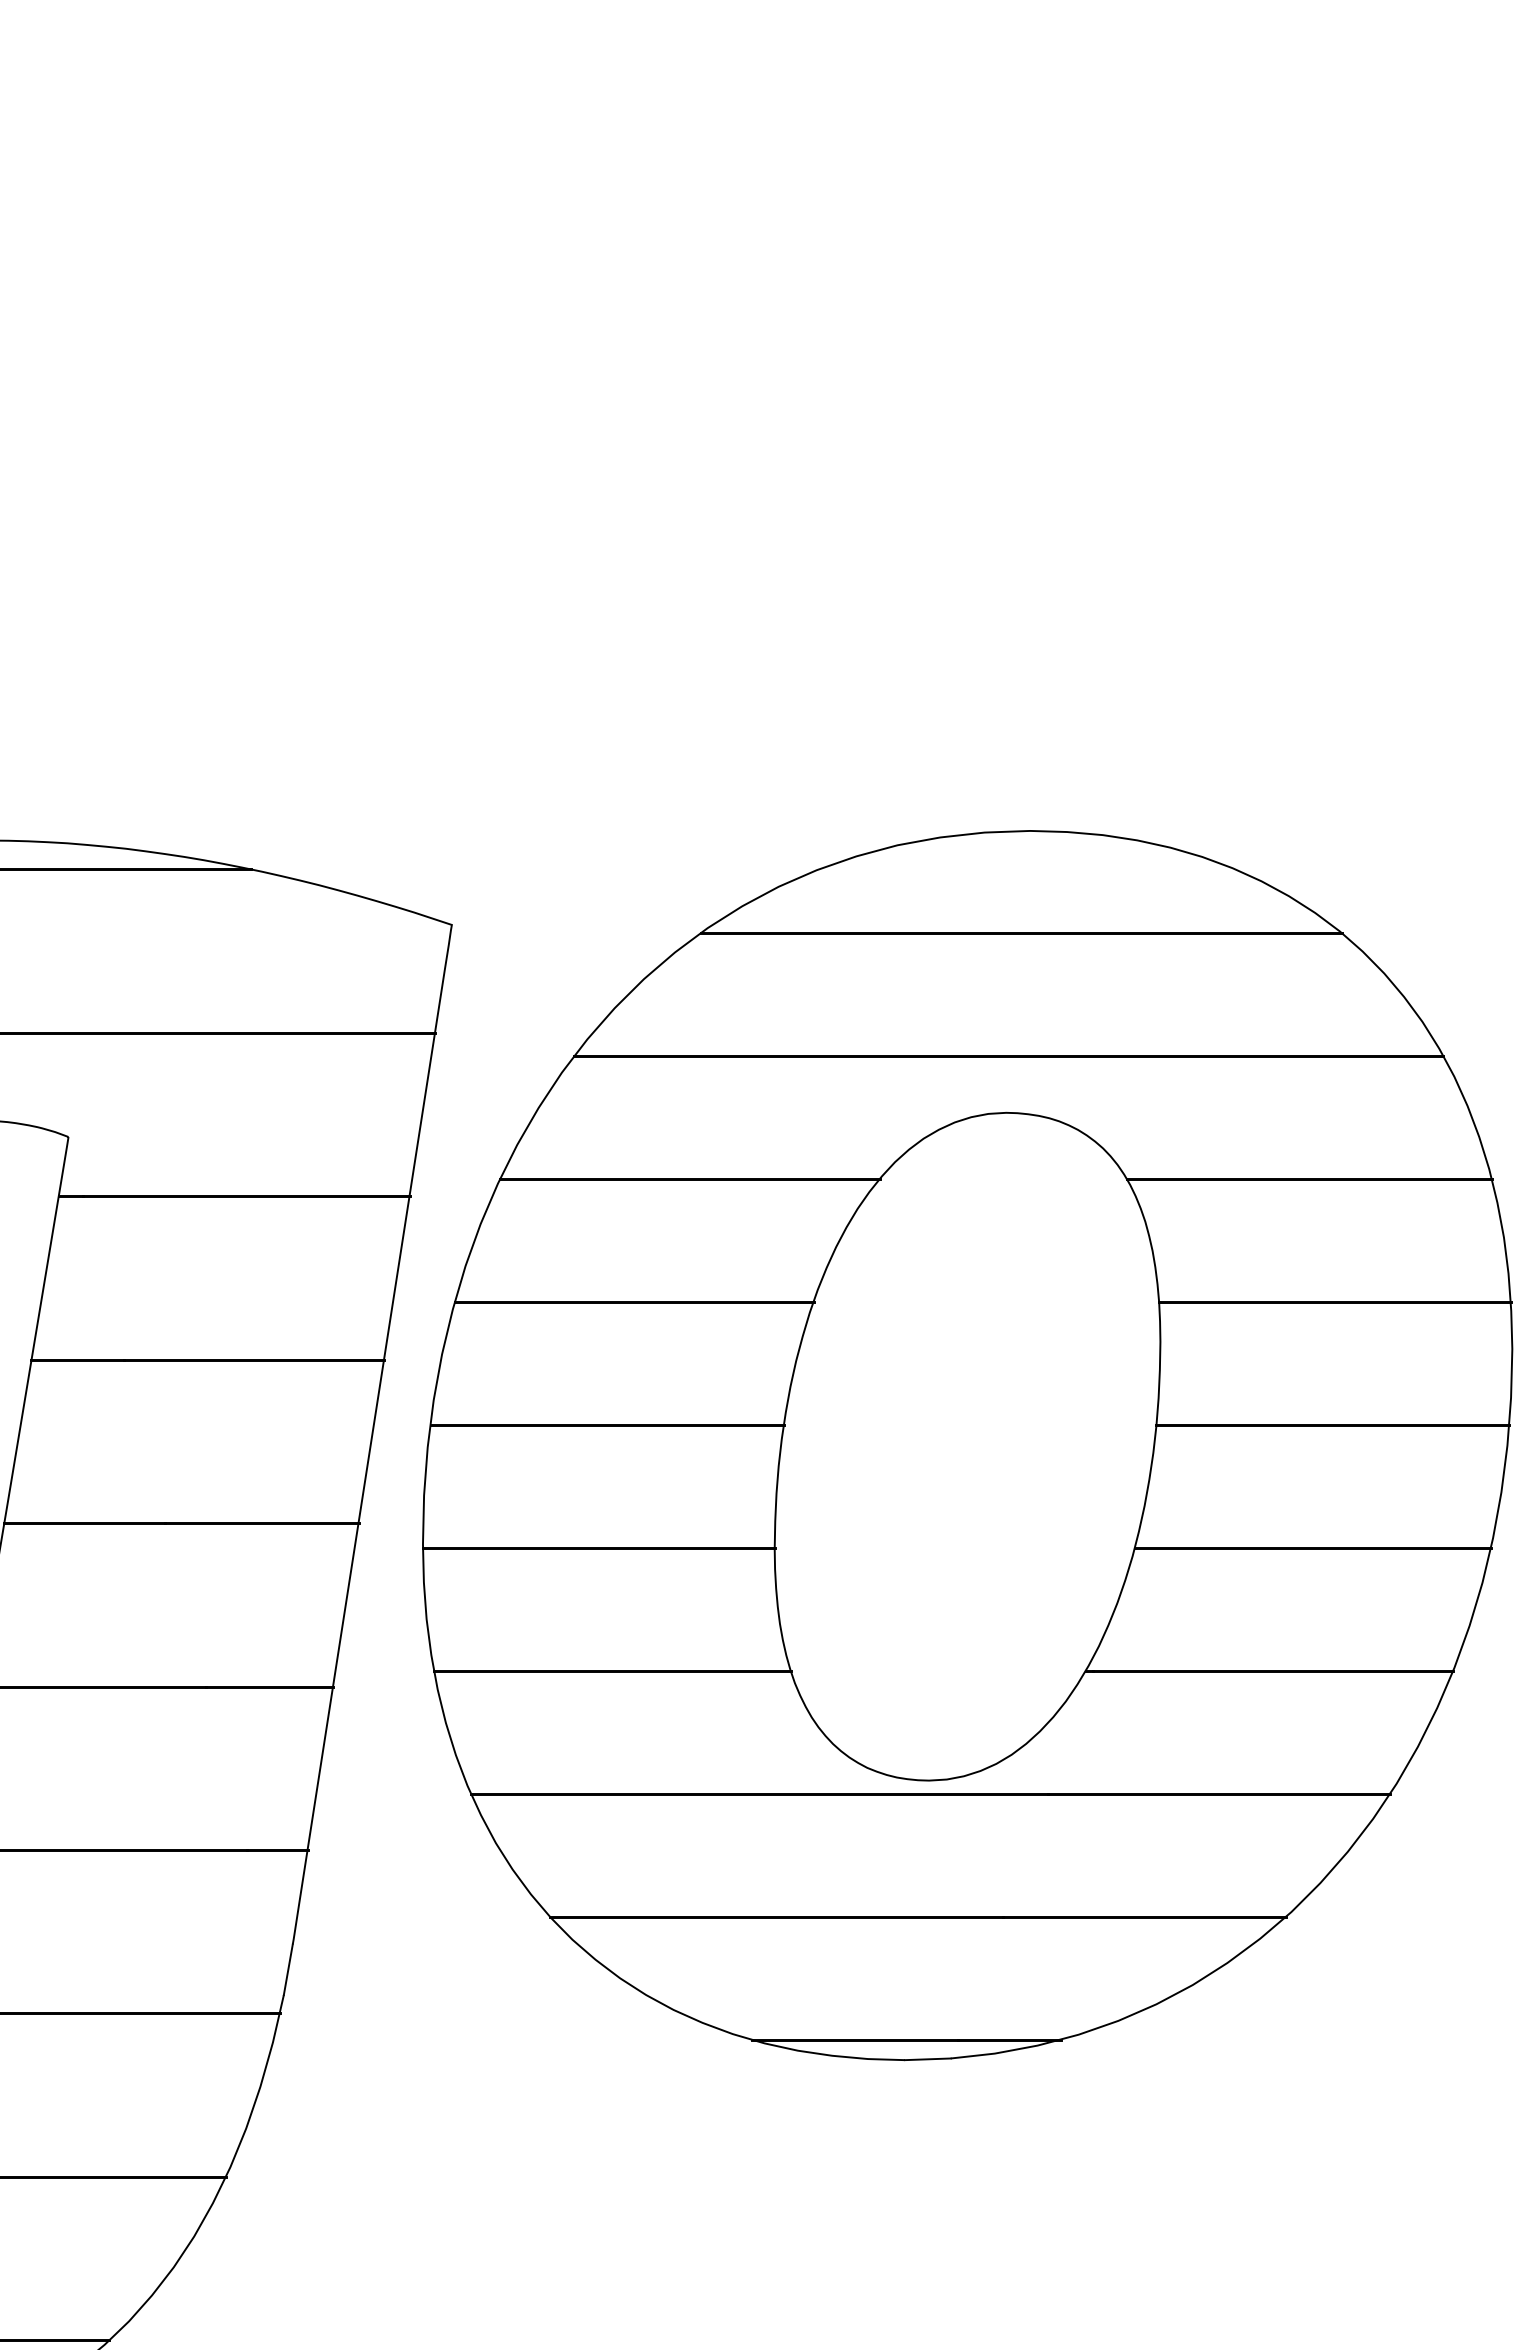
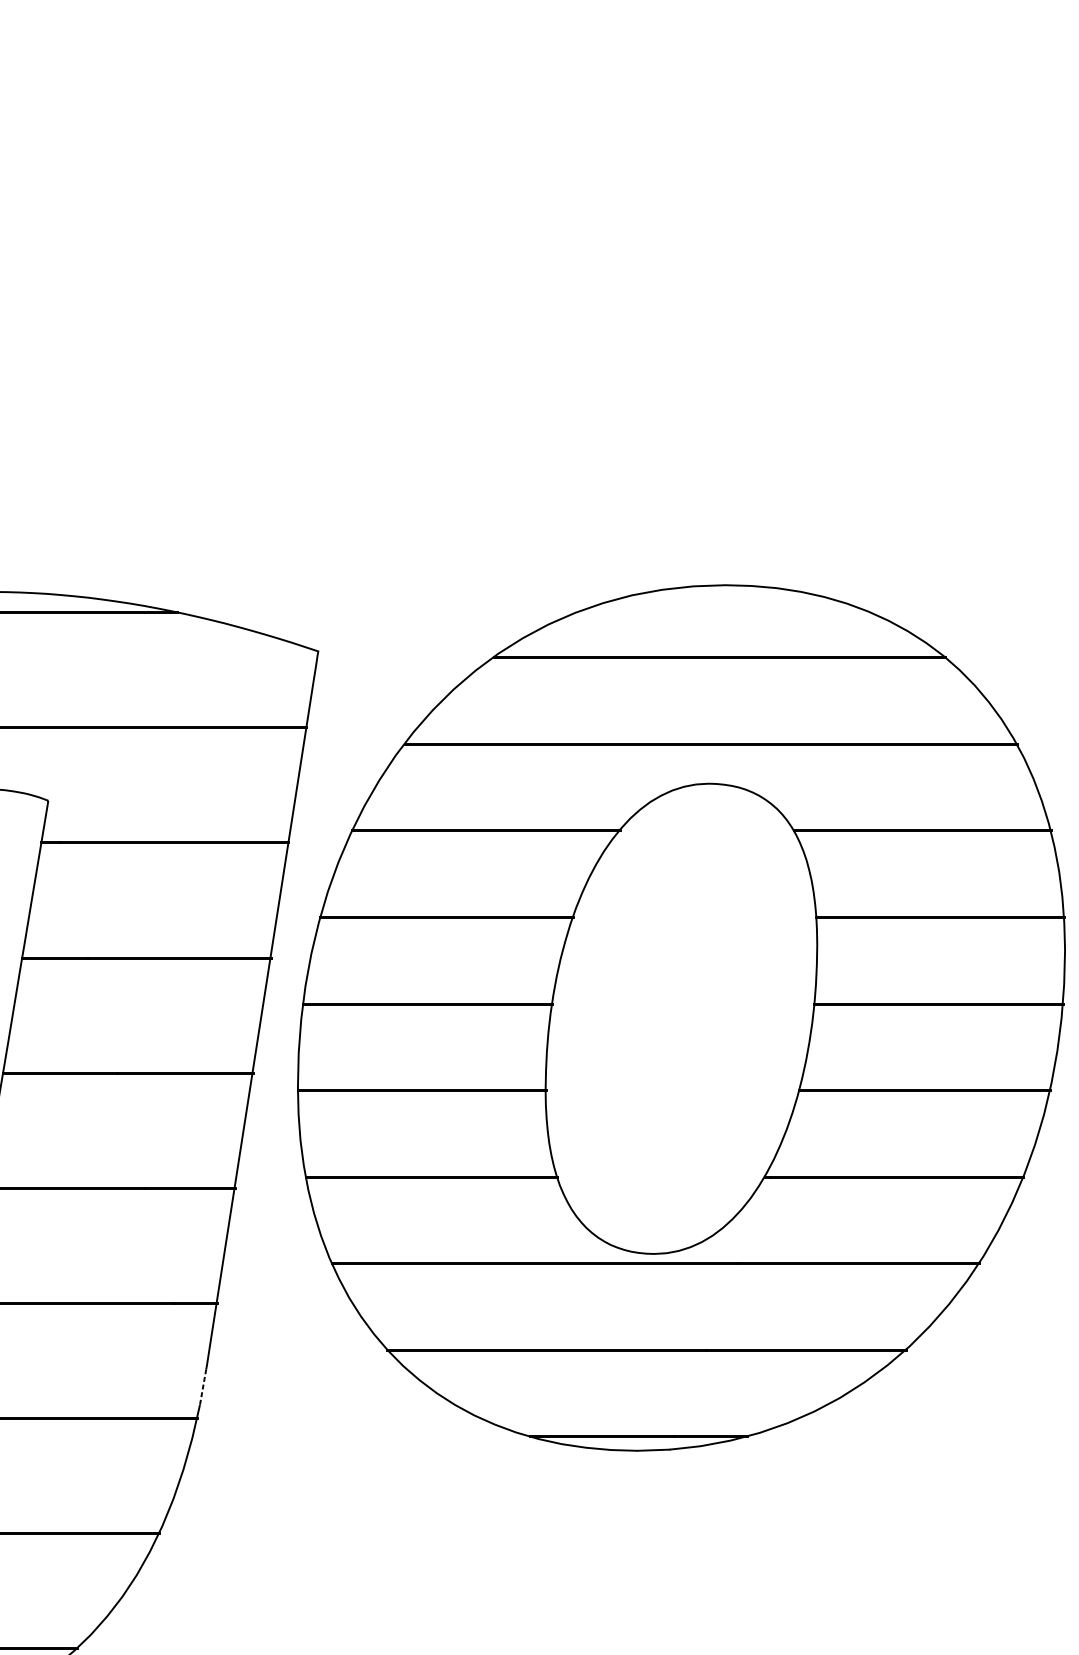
line: (288, 1969) -> (203, 1386), solid -> dashed

